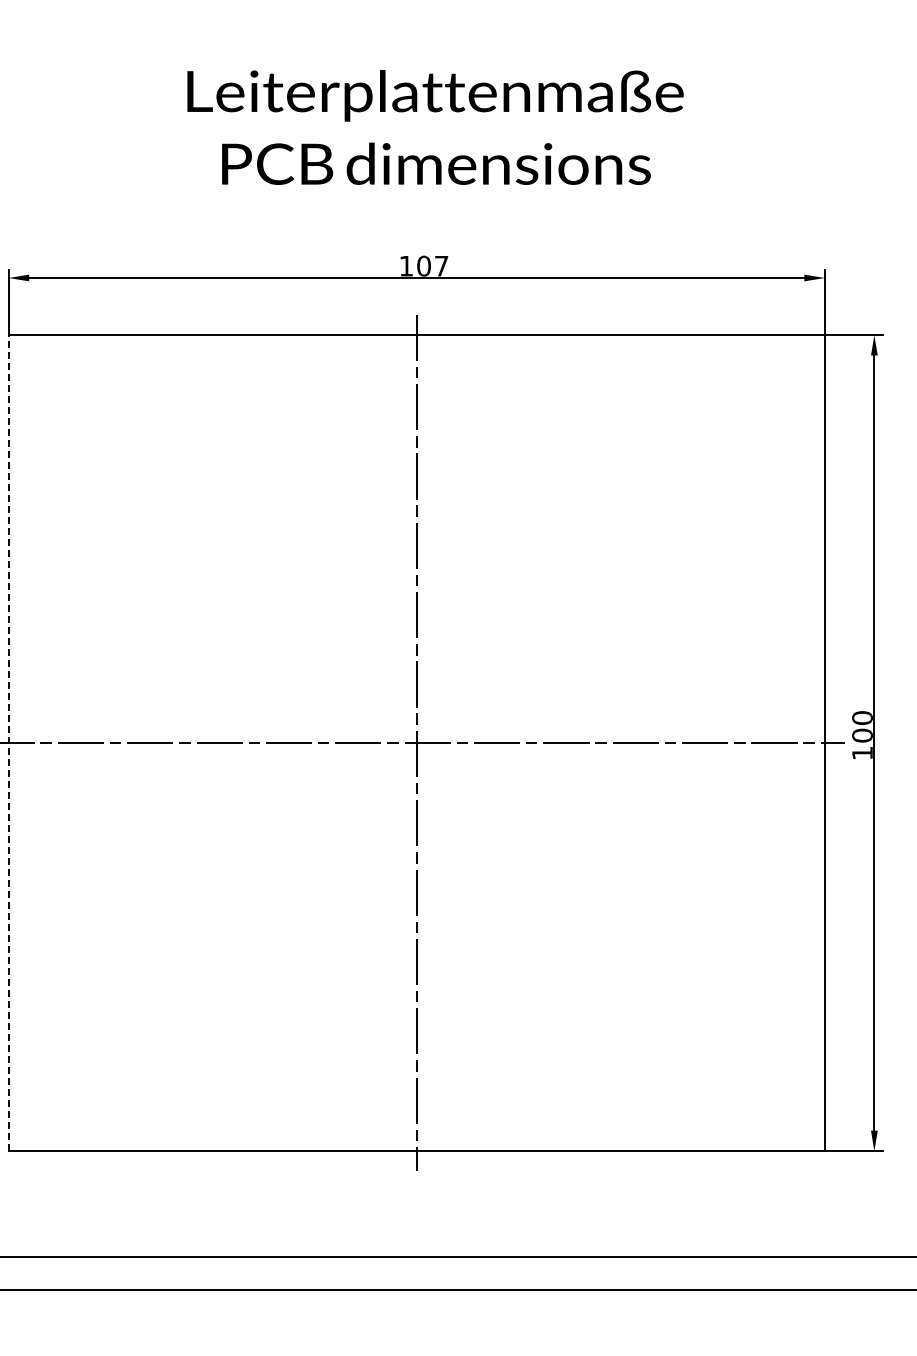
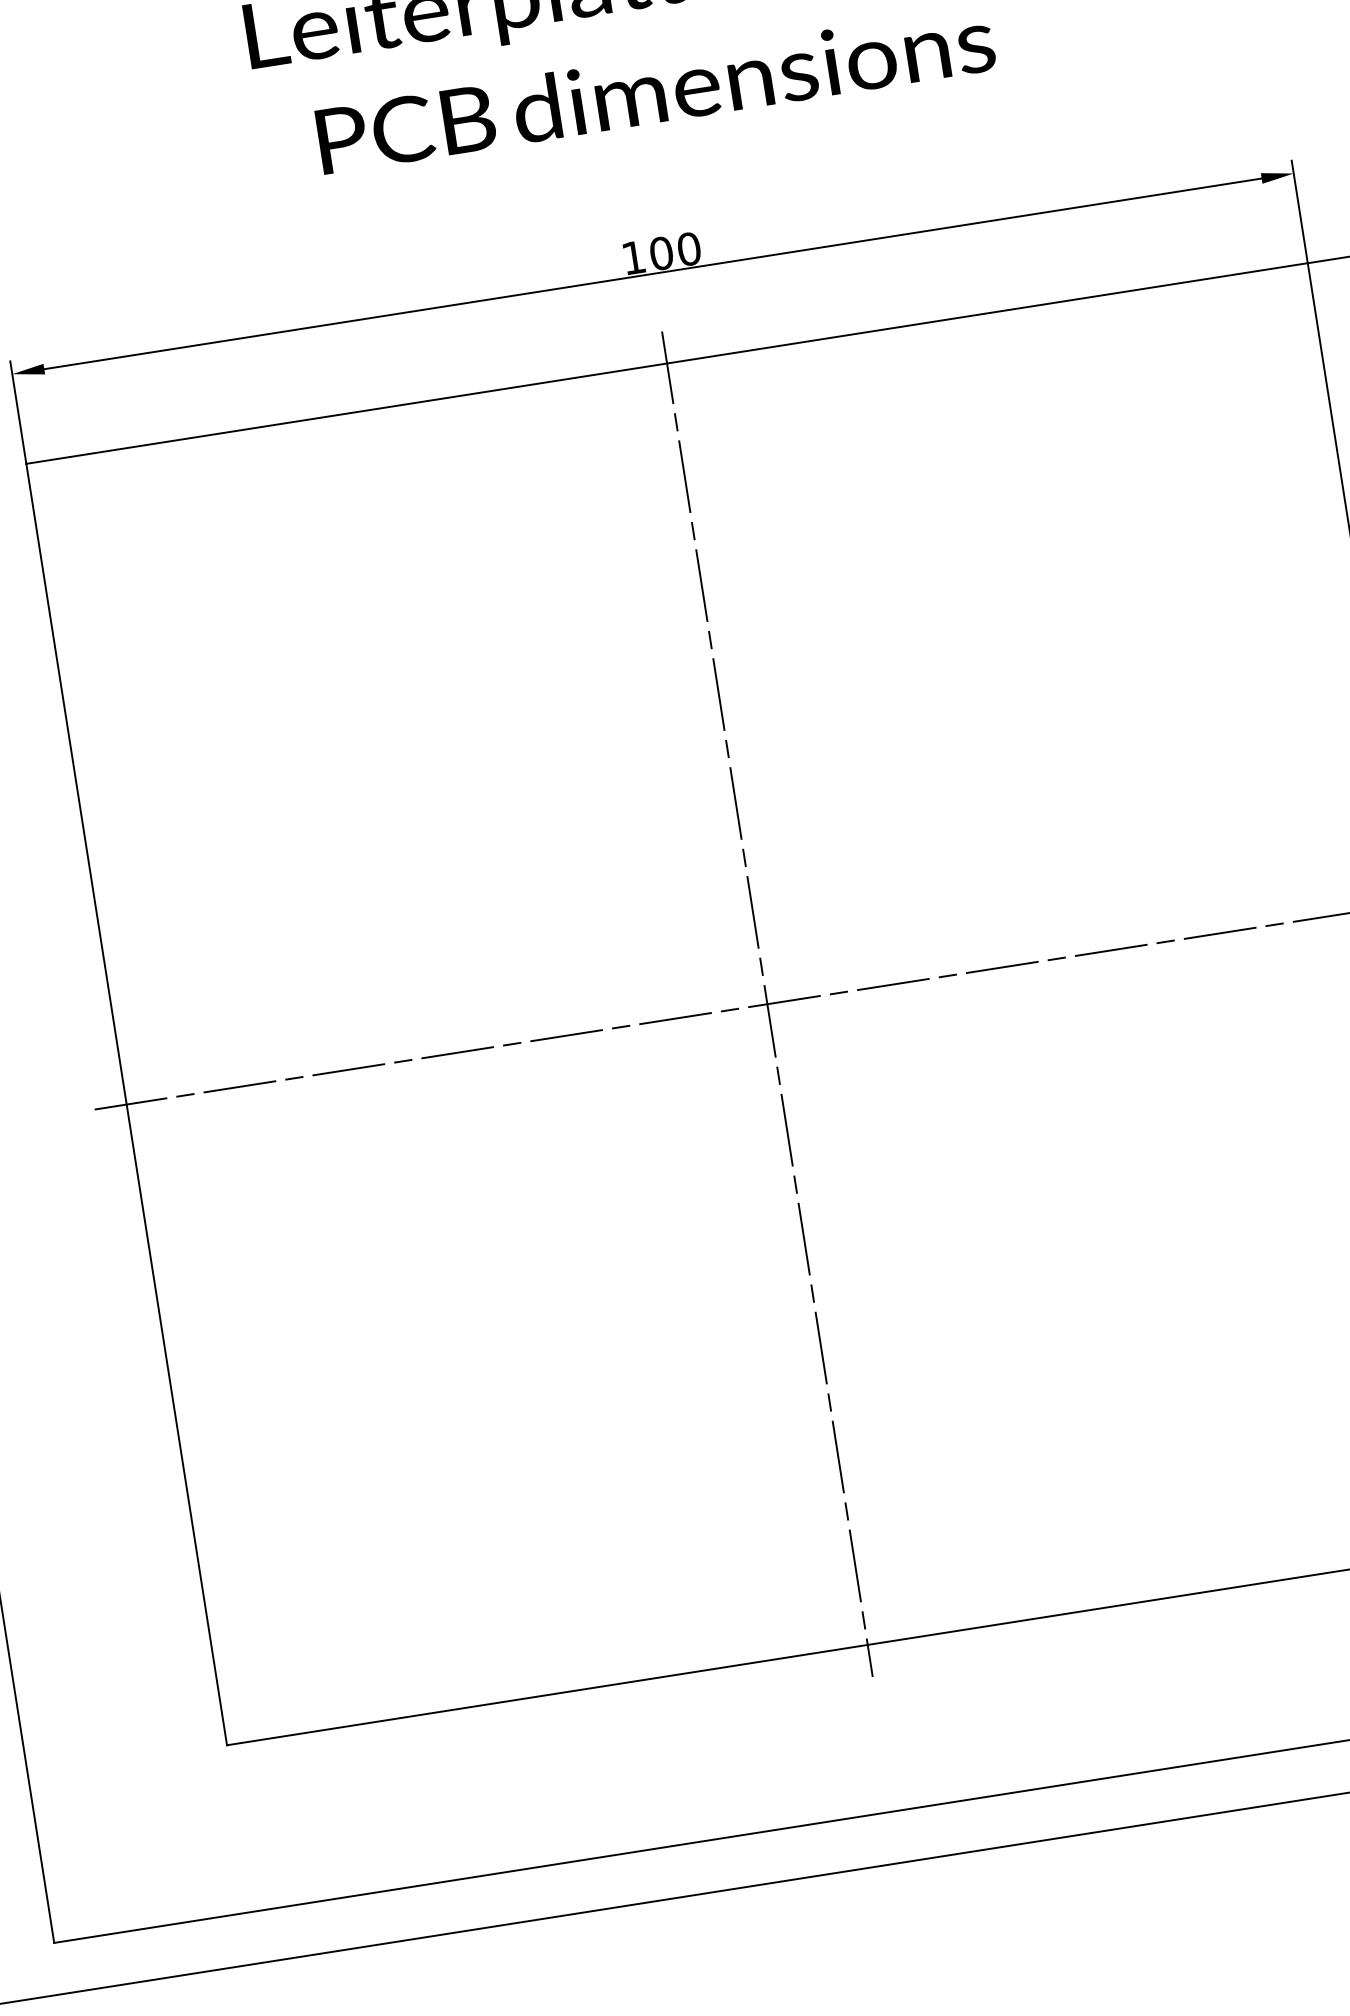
text: (441, 265) -> (688, 248), 107 -> 100
line: (8, 743) -> (126, 1105), dashed -> solid

